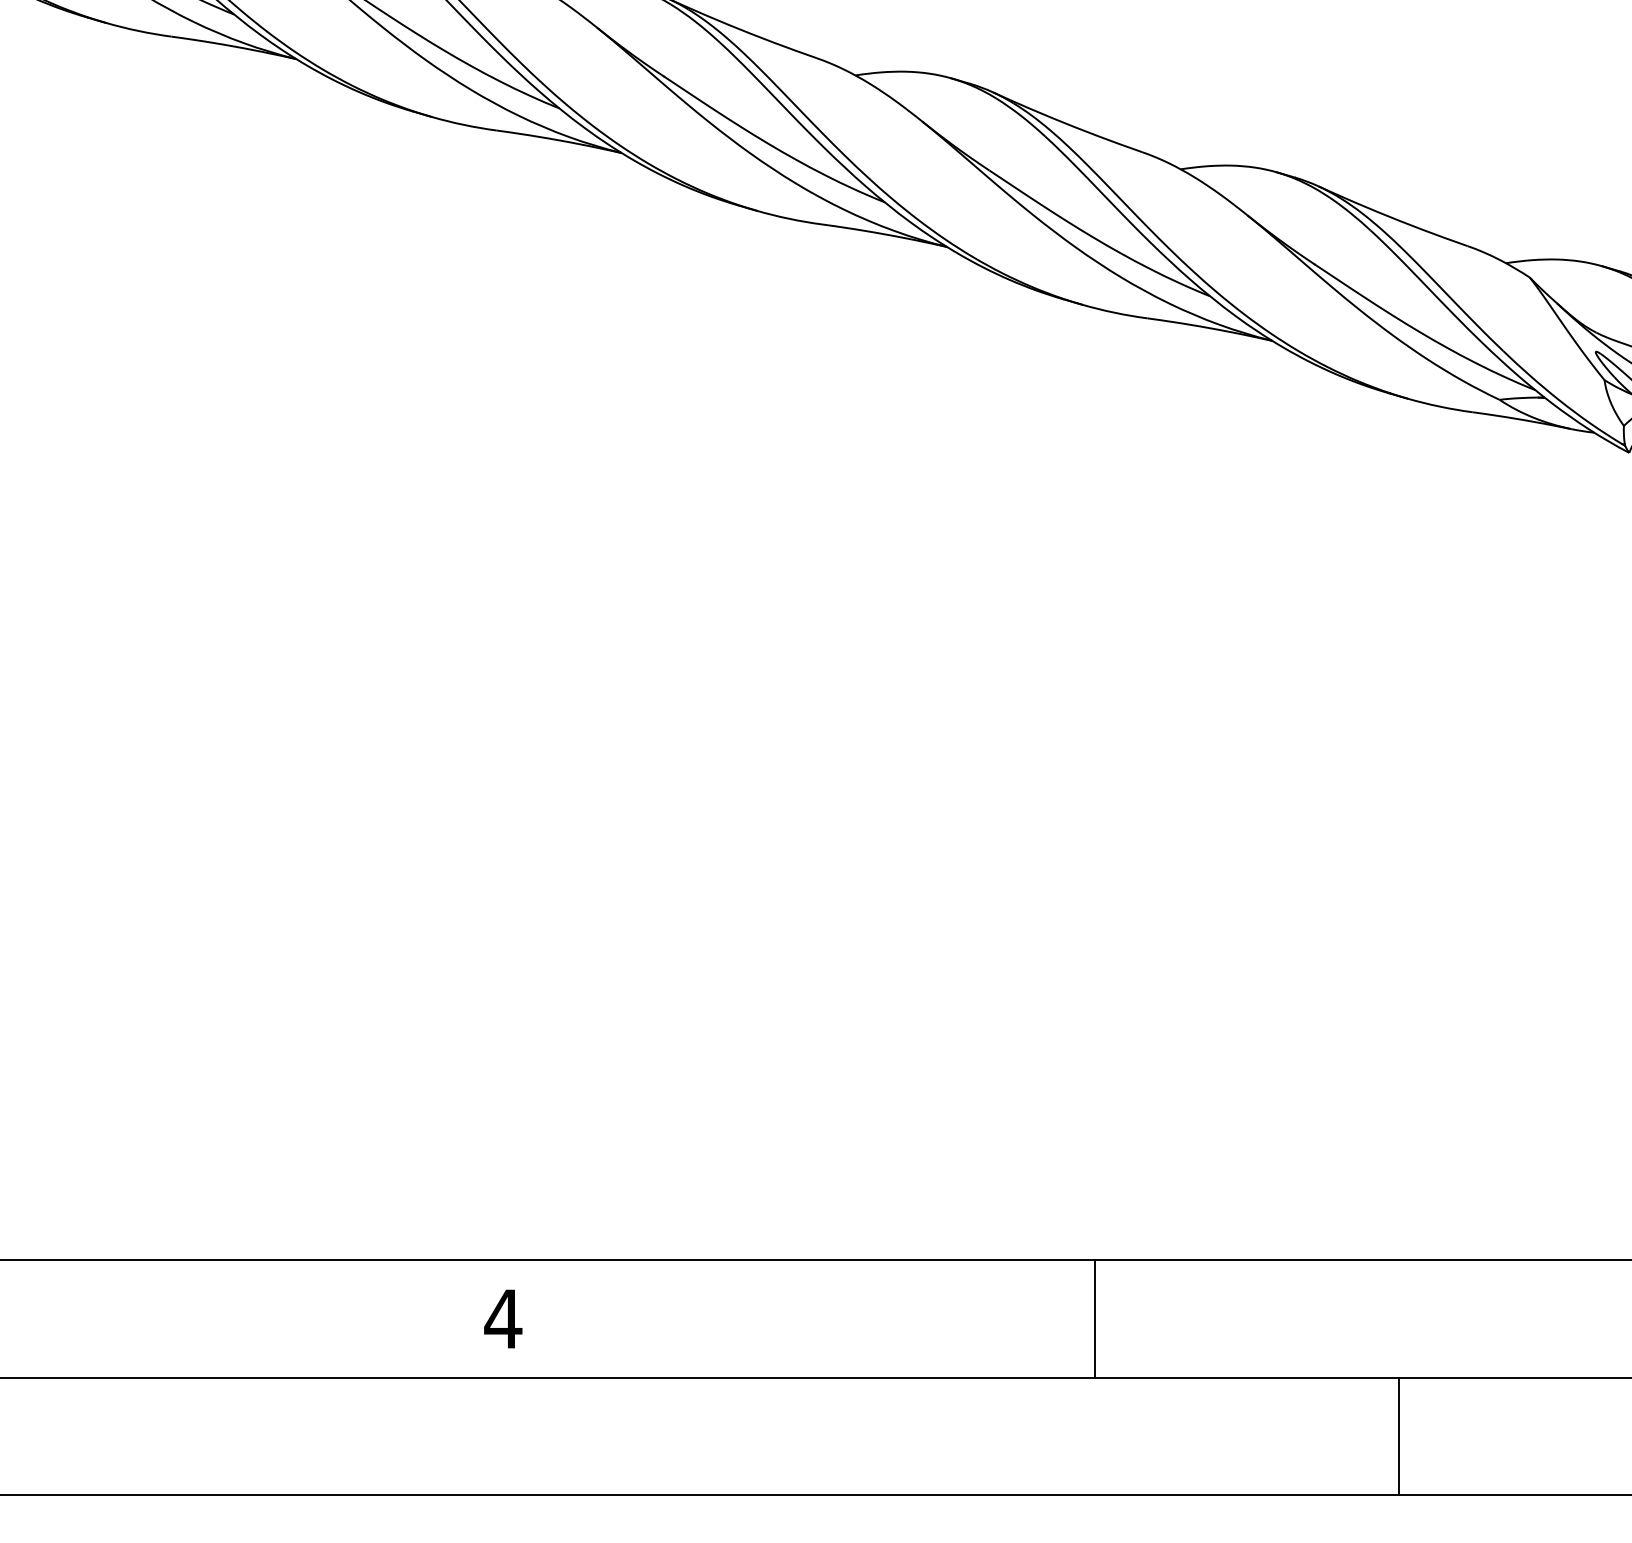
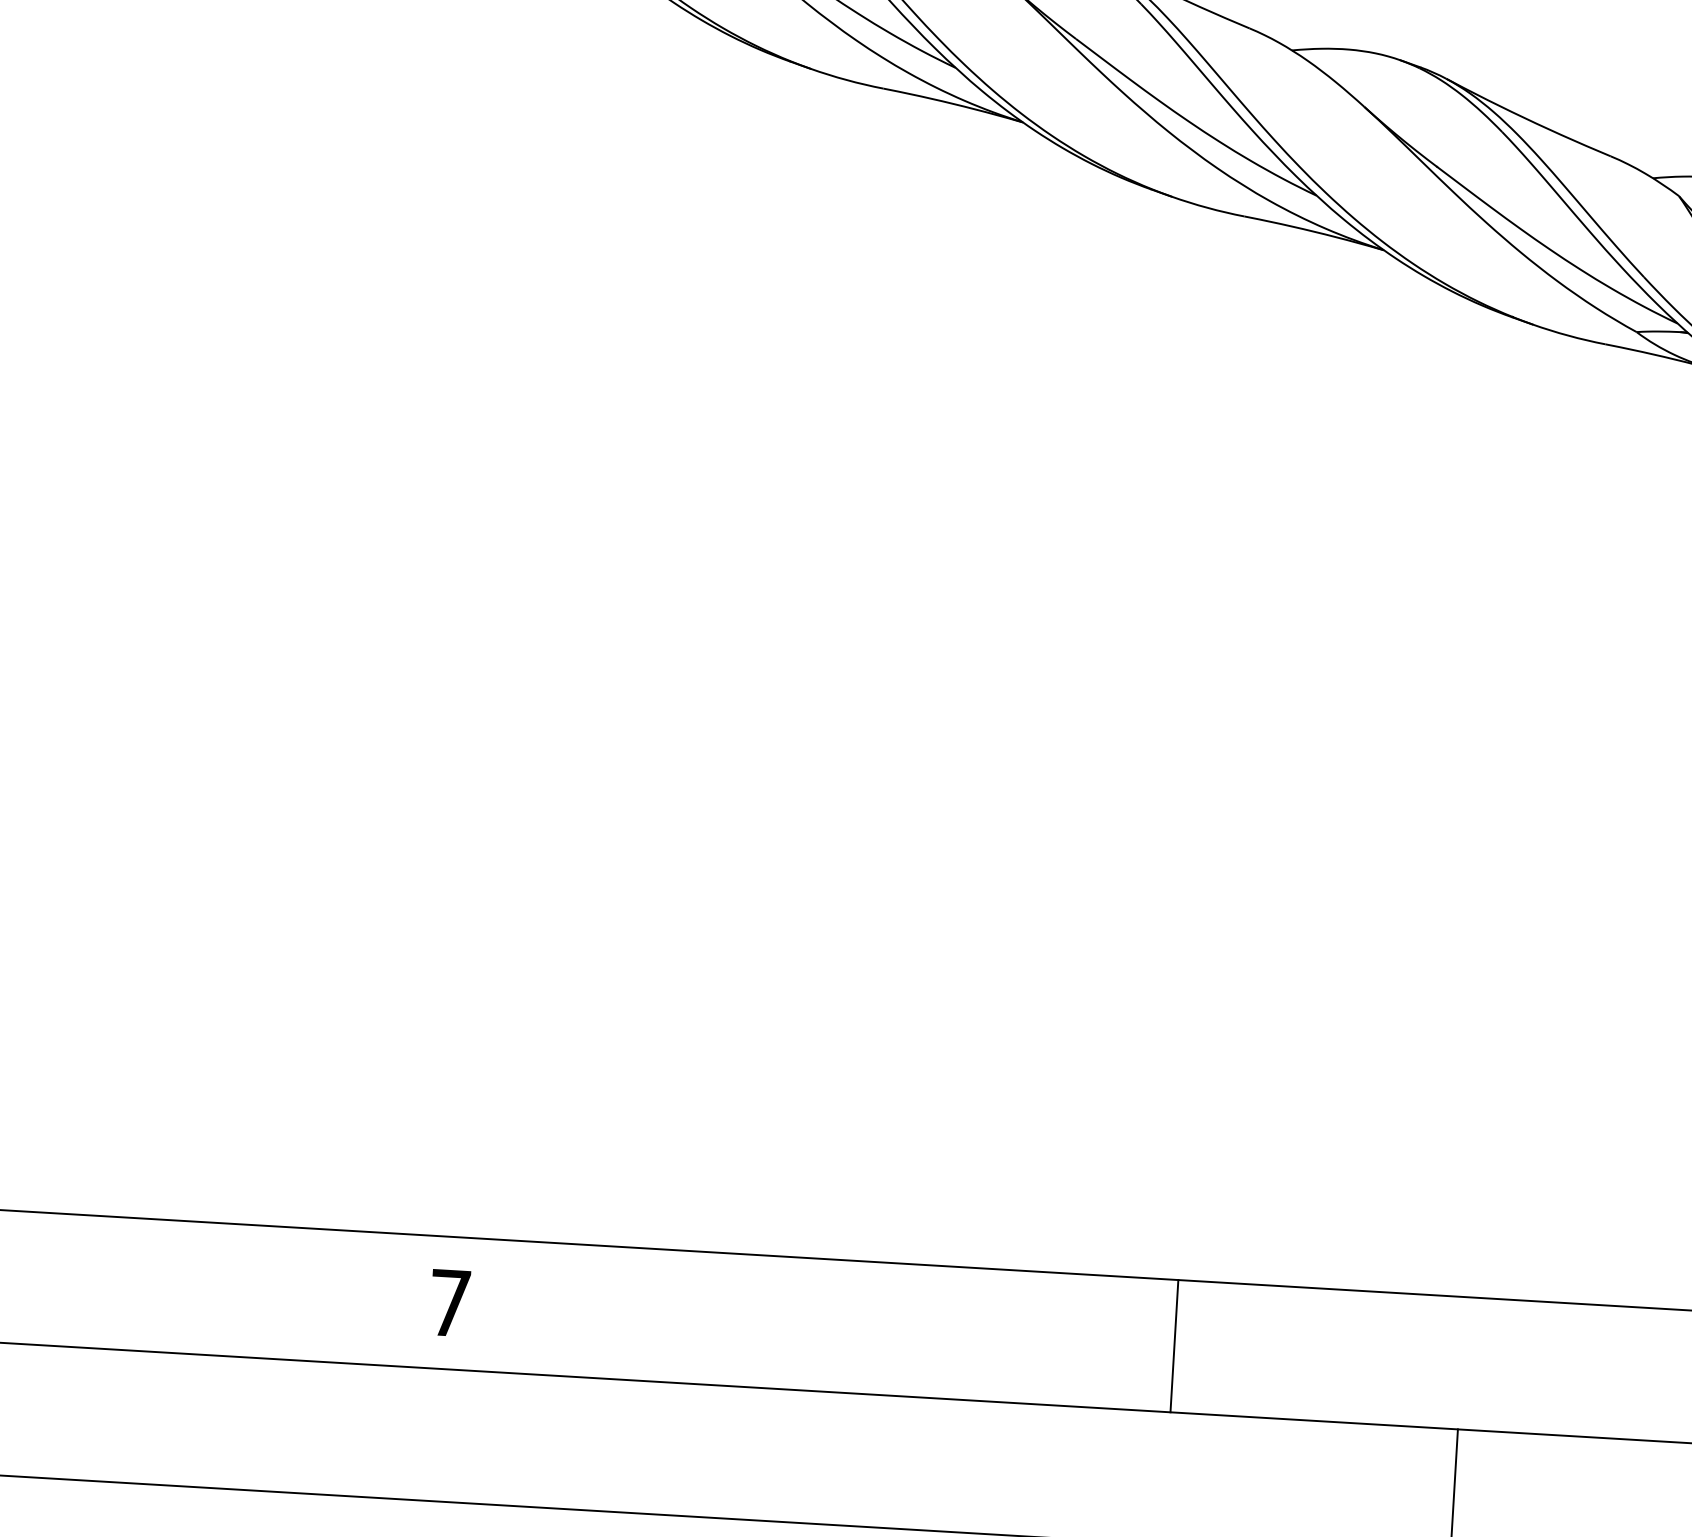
text: (503, 1318) -> (450, 1302), 4 -> 7
line: (1094, 1318) -> (1174, 1345), moved

